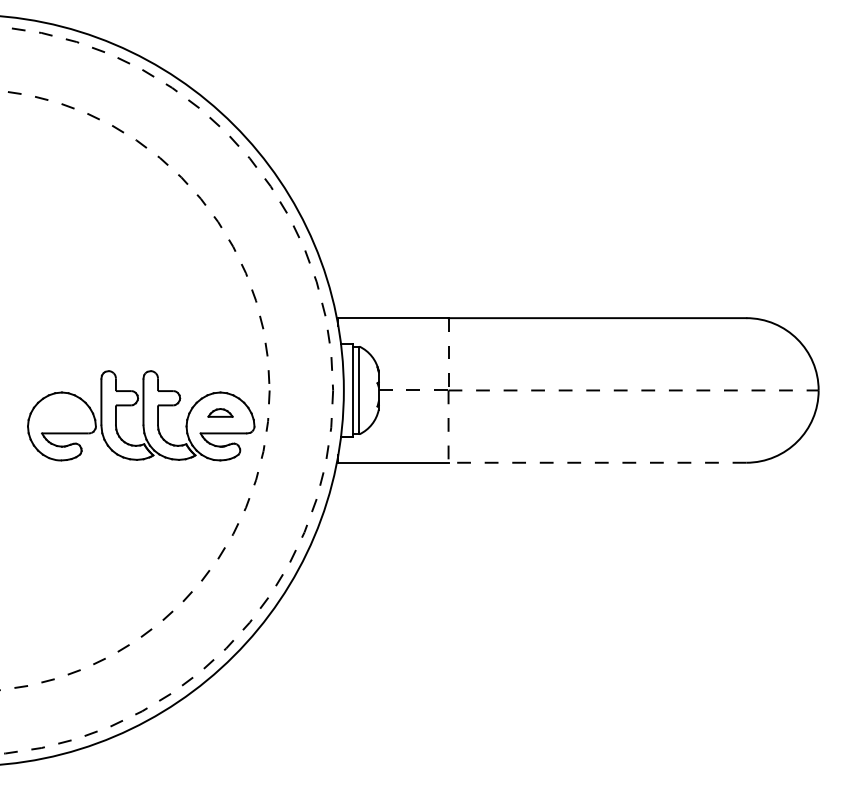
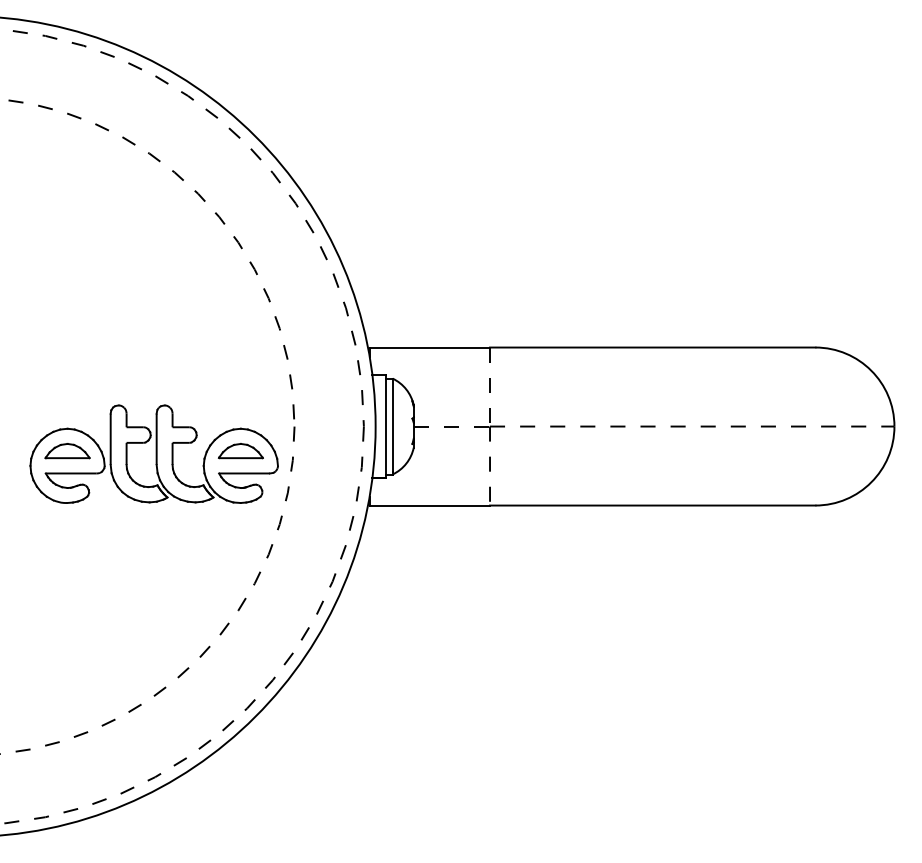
part: (61, 412) -> (67, 450), added
part: (220, 412) -> (240, 450), size x1.67
line: (597, 462) -> (652, 505), dashed -> solid

